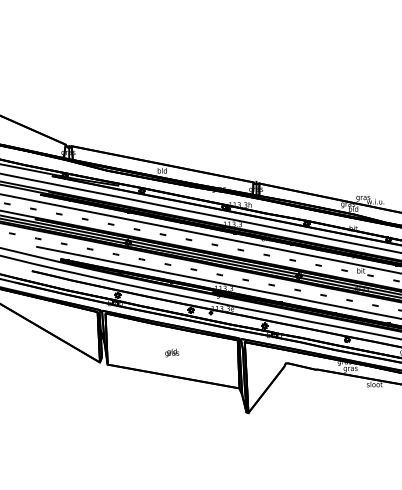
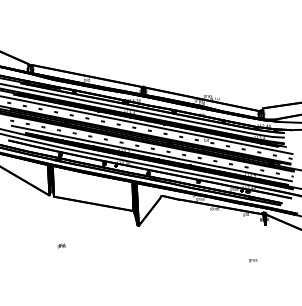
text: (171, 352) -> (61, 245), moved

